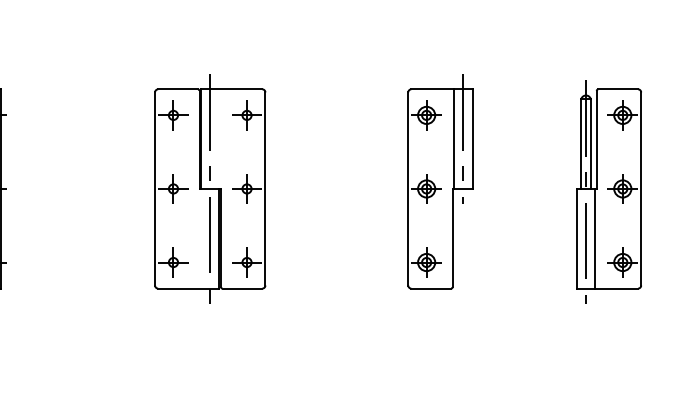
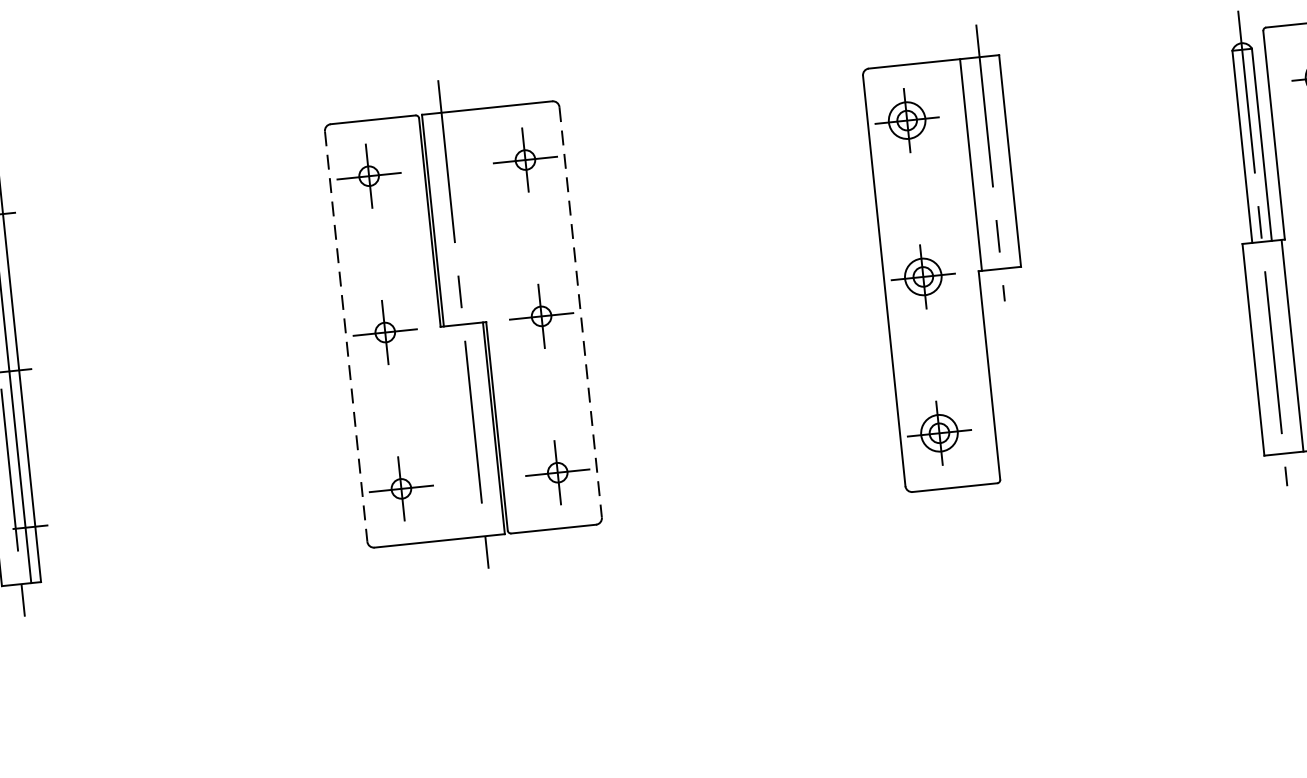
line: (155, 188) -> (346, 335), solid -> dashed
line: (265, 188) -> (580, 311), solid -> dashed

